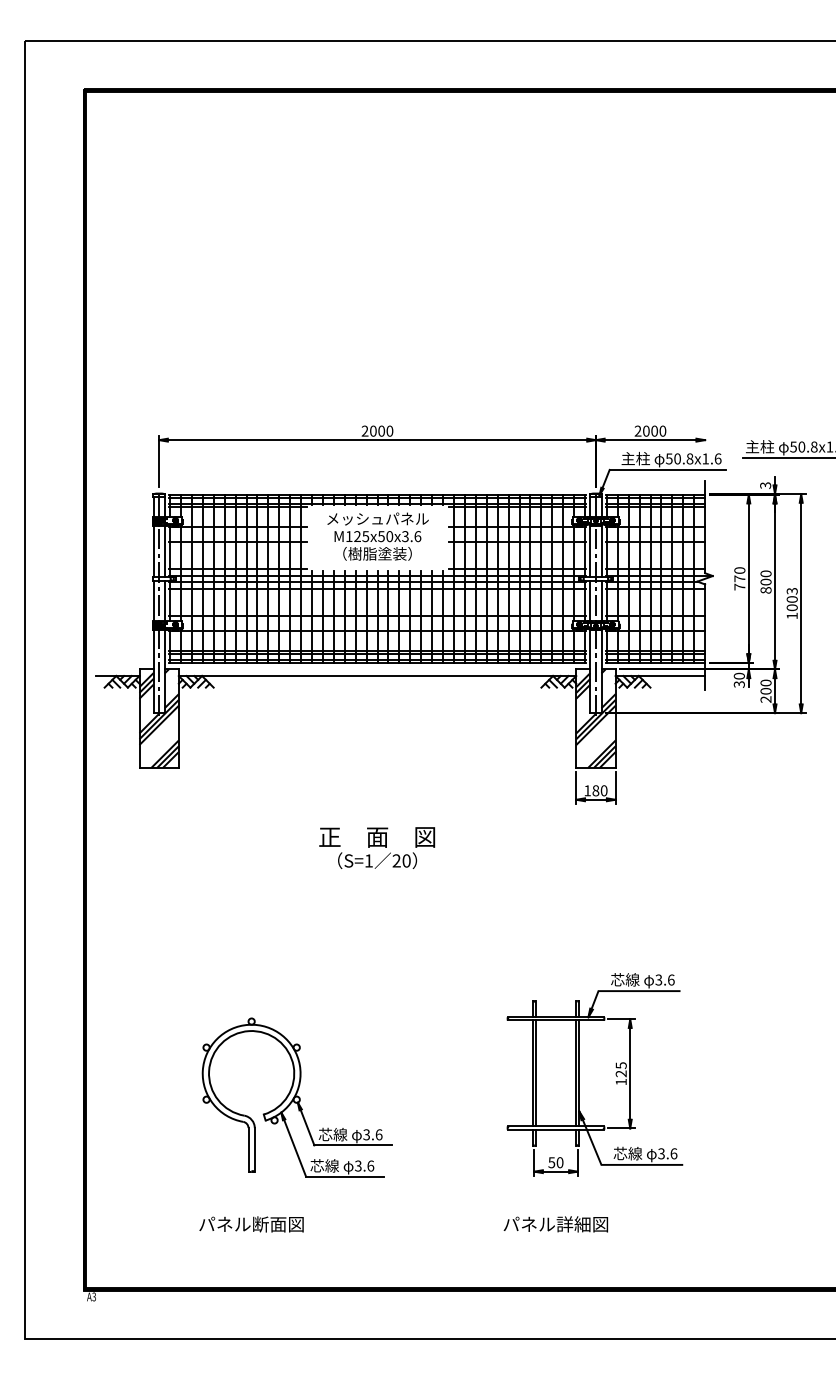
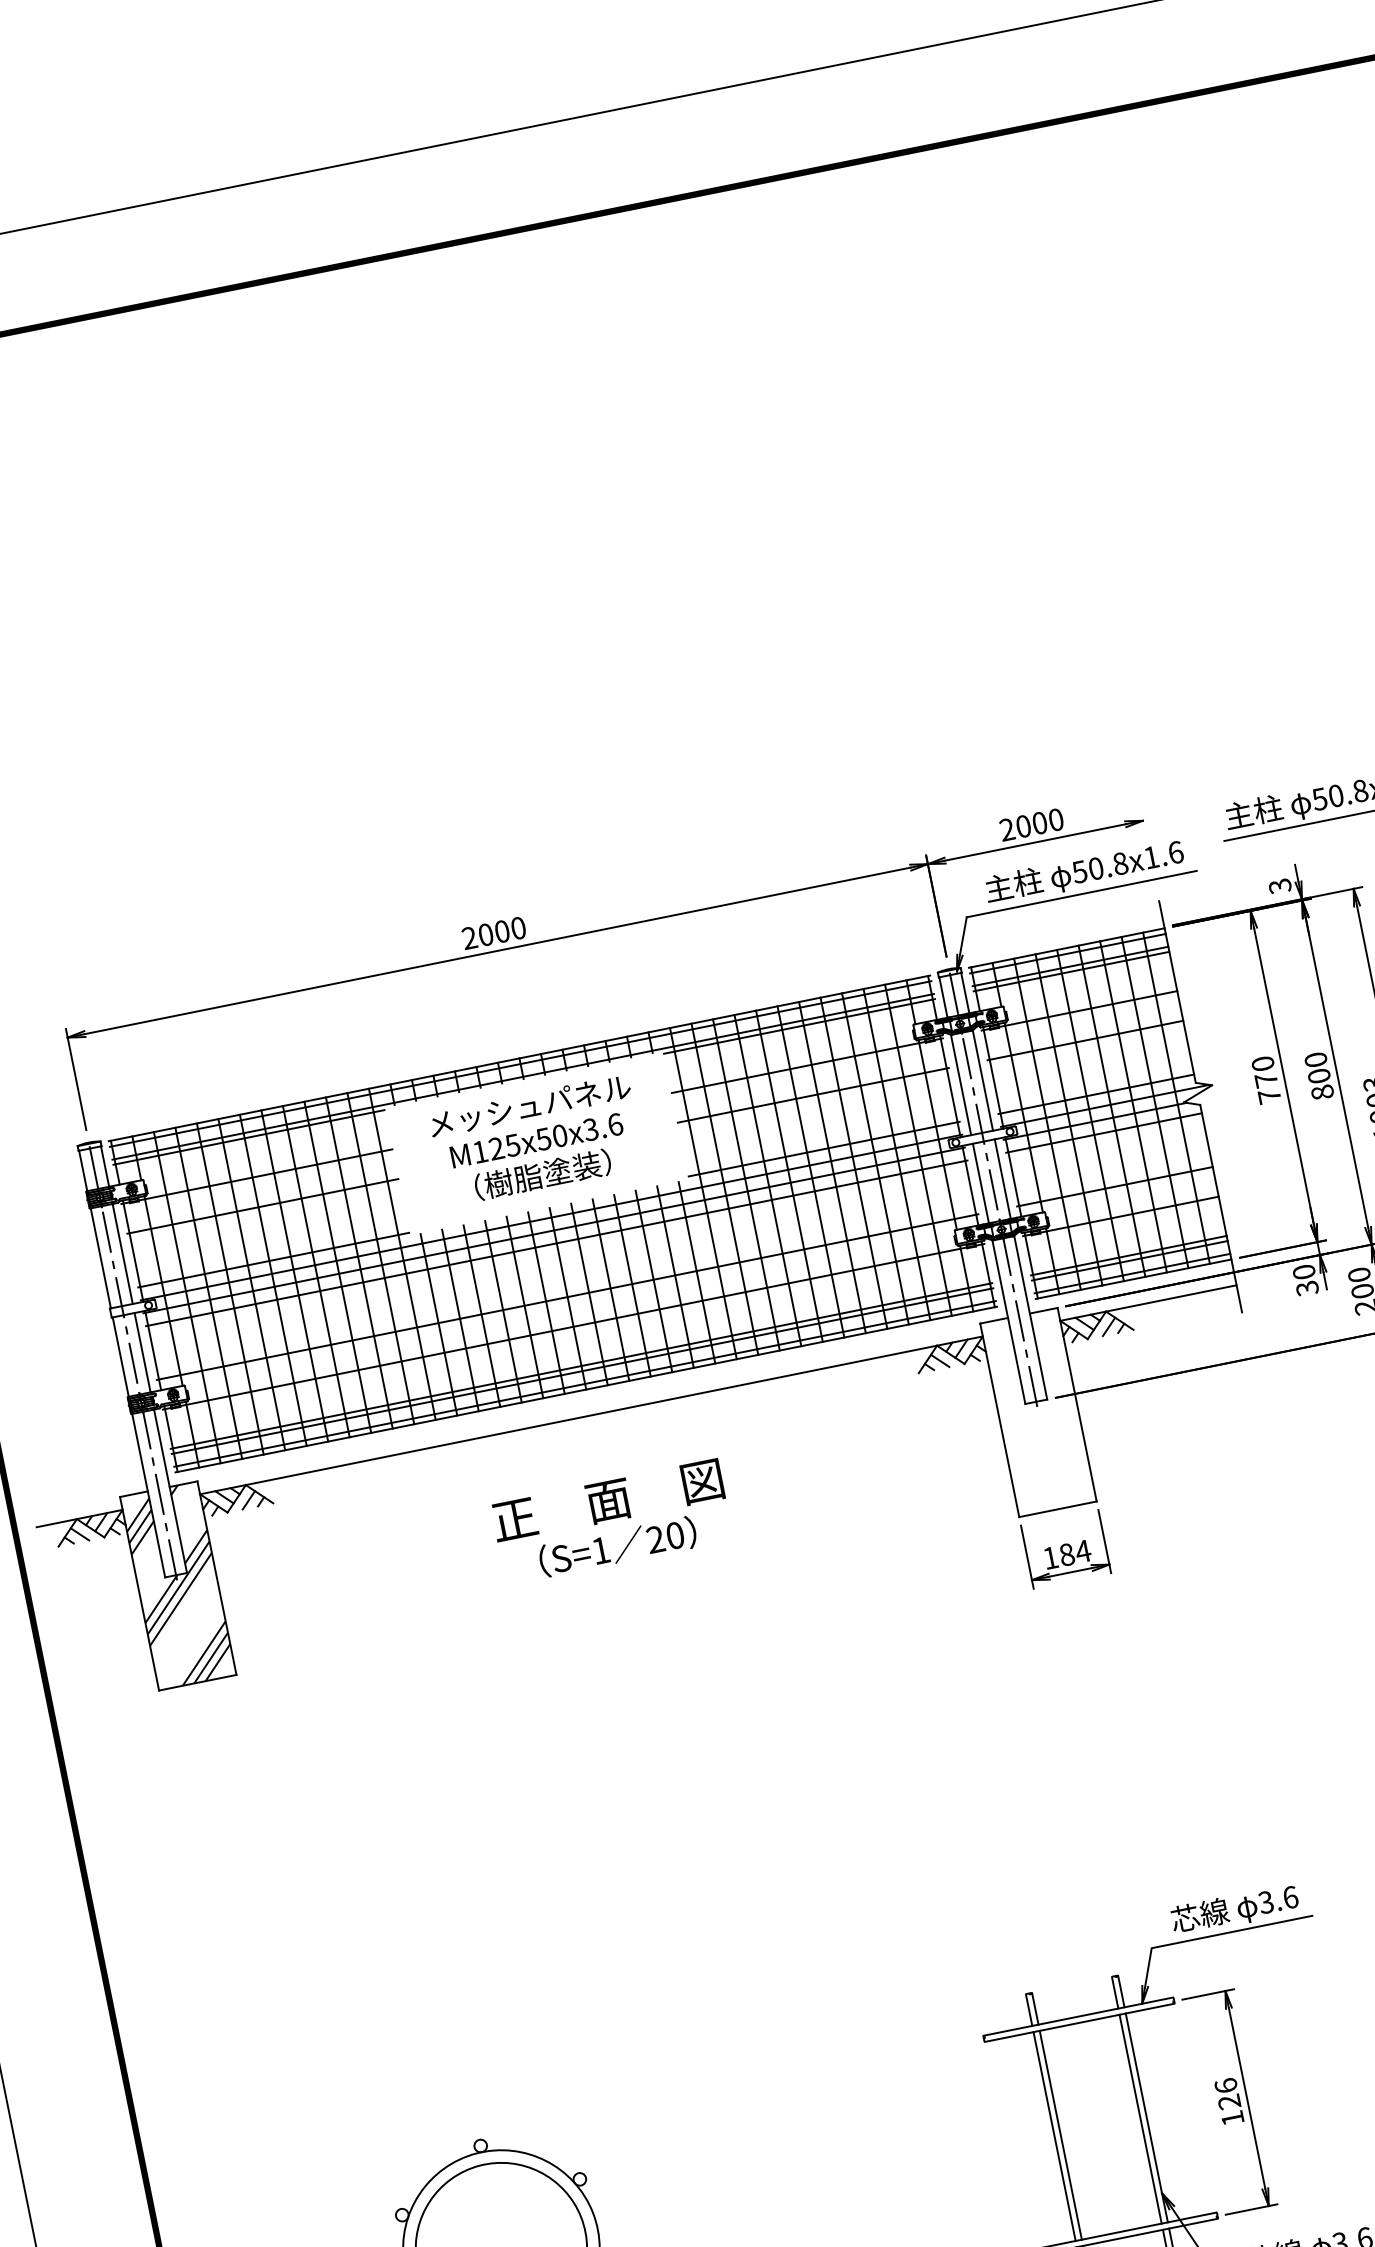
hatch: (595, 718) -> (1037, 1412), removed
text: (603, 790) -> (1081, 1551), 180 -> 184
text: (377, 847) -> (612, 1520), moved
text: (620, 1065) -> (1224, 2085), 125 -> 126

